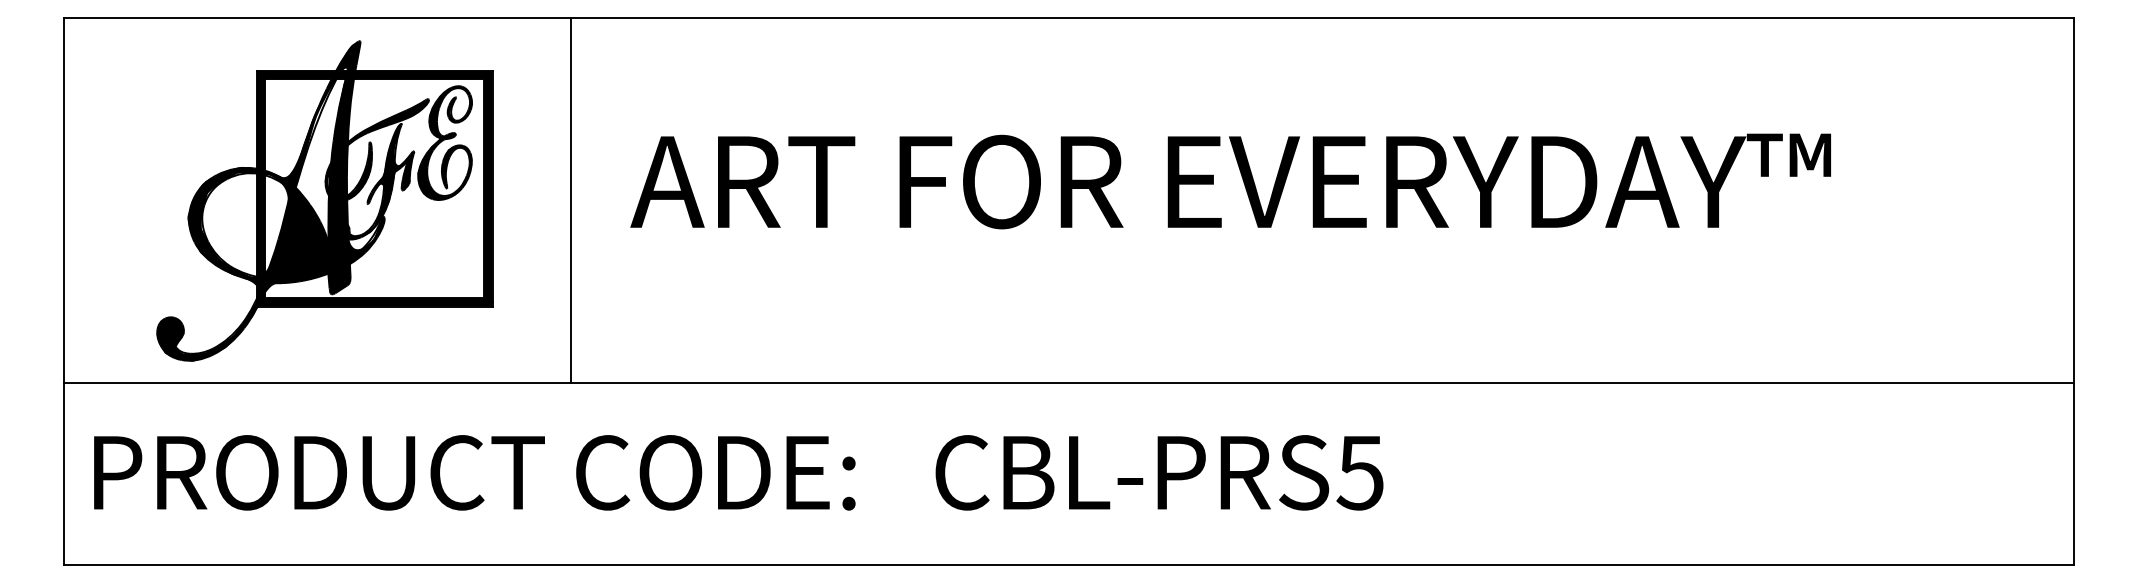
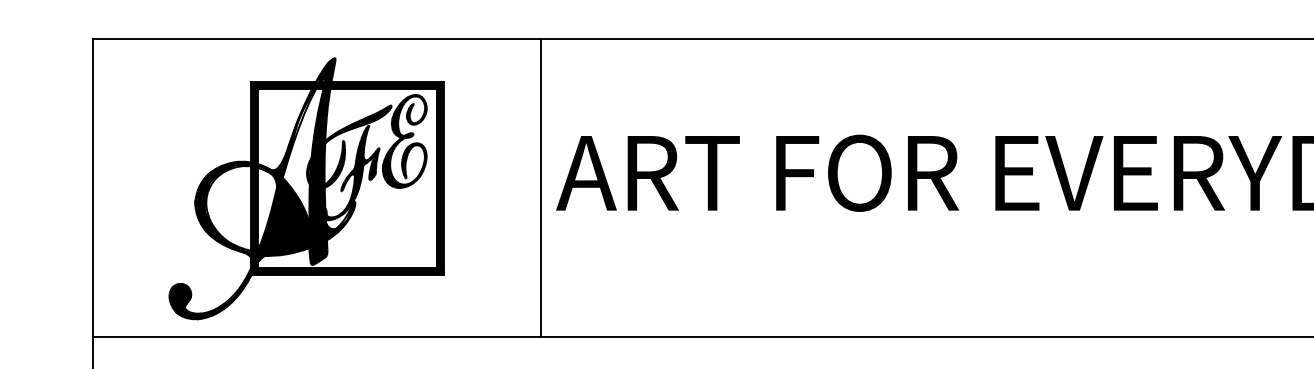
line: (571, 199) -> (541, 187), moved

